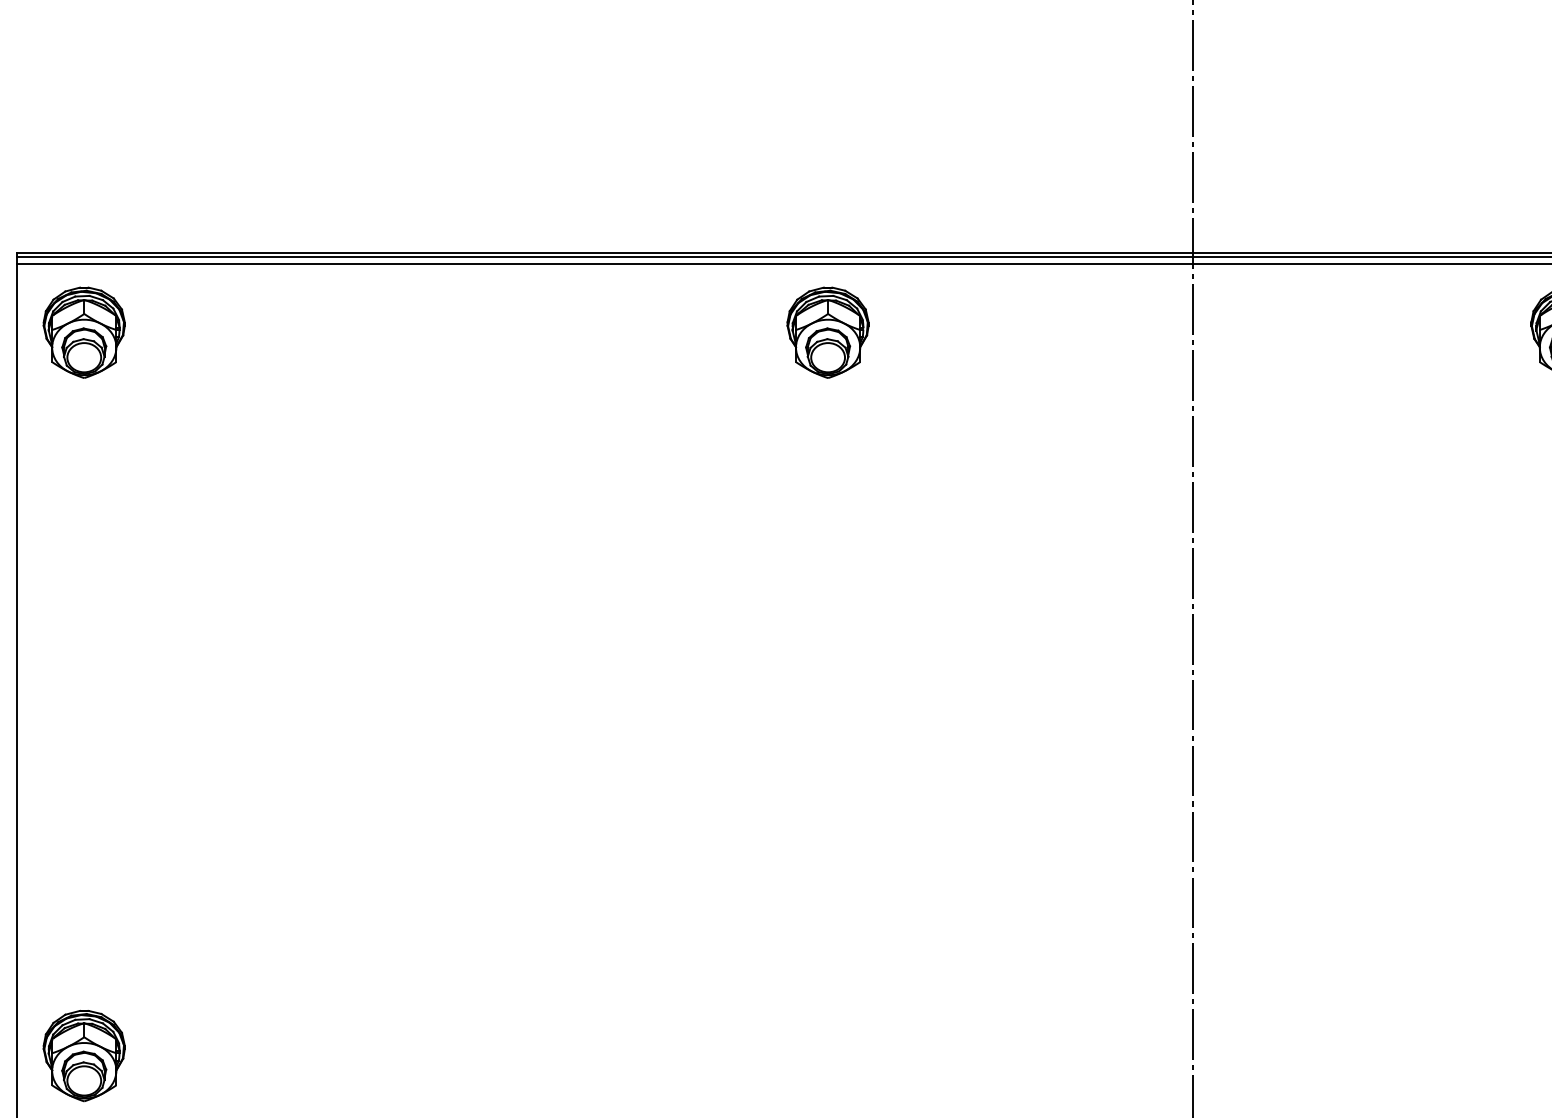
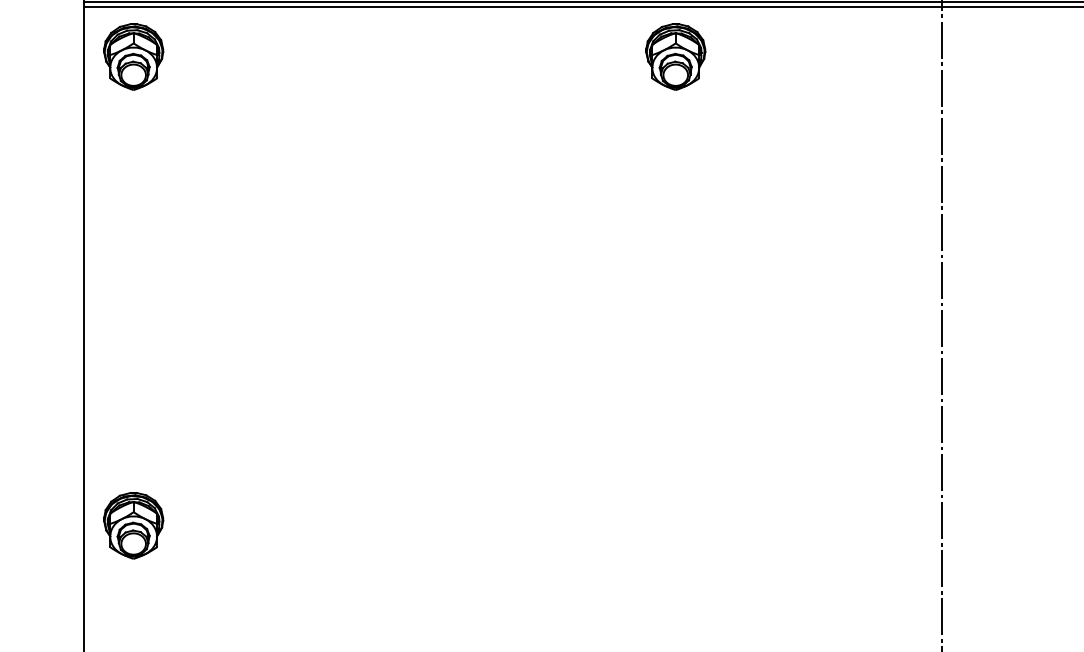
part: (83, 1055) -> (133, 525), moved

